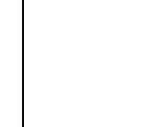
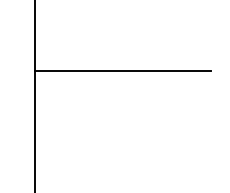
line: (80, 46) -> (122, 70), added

